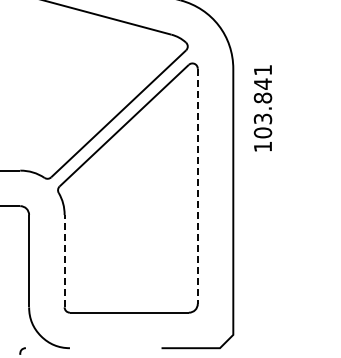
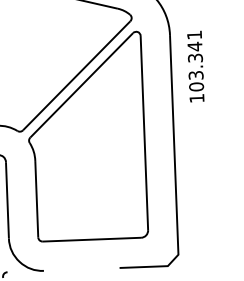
text: (263, 97) -> (195, 57), 103.841 -> 103.341
line: (197, 186) -> (144, 133), dashed -> solid
line: (64, 260) -> (36, 198), dashed -> solid

